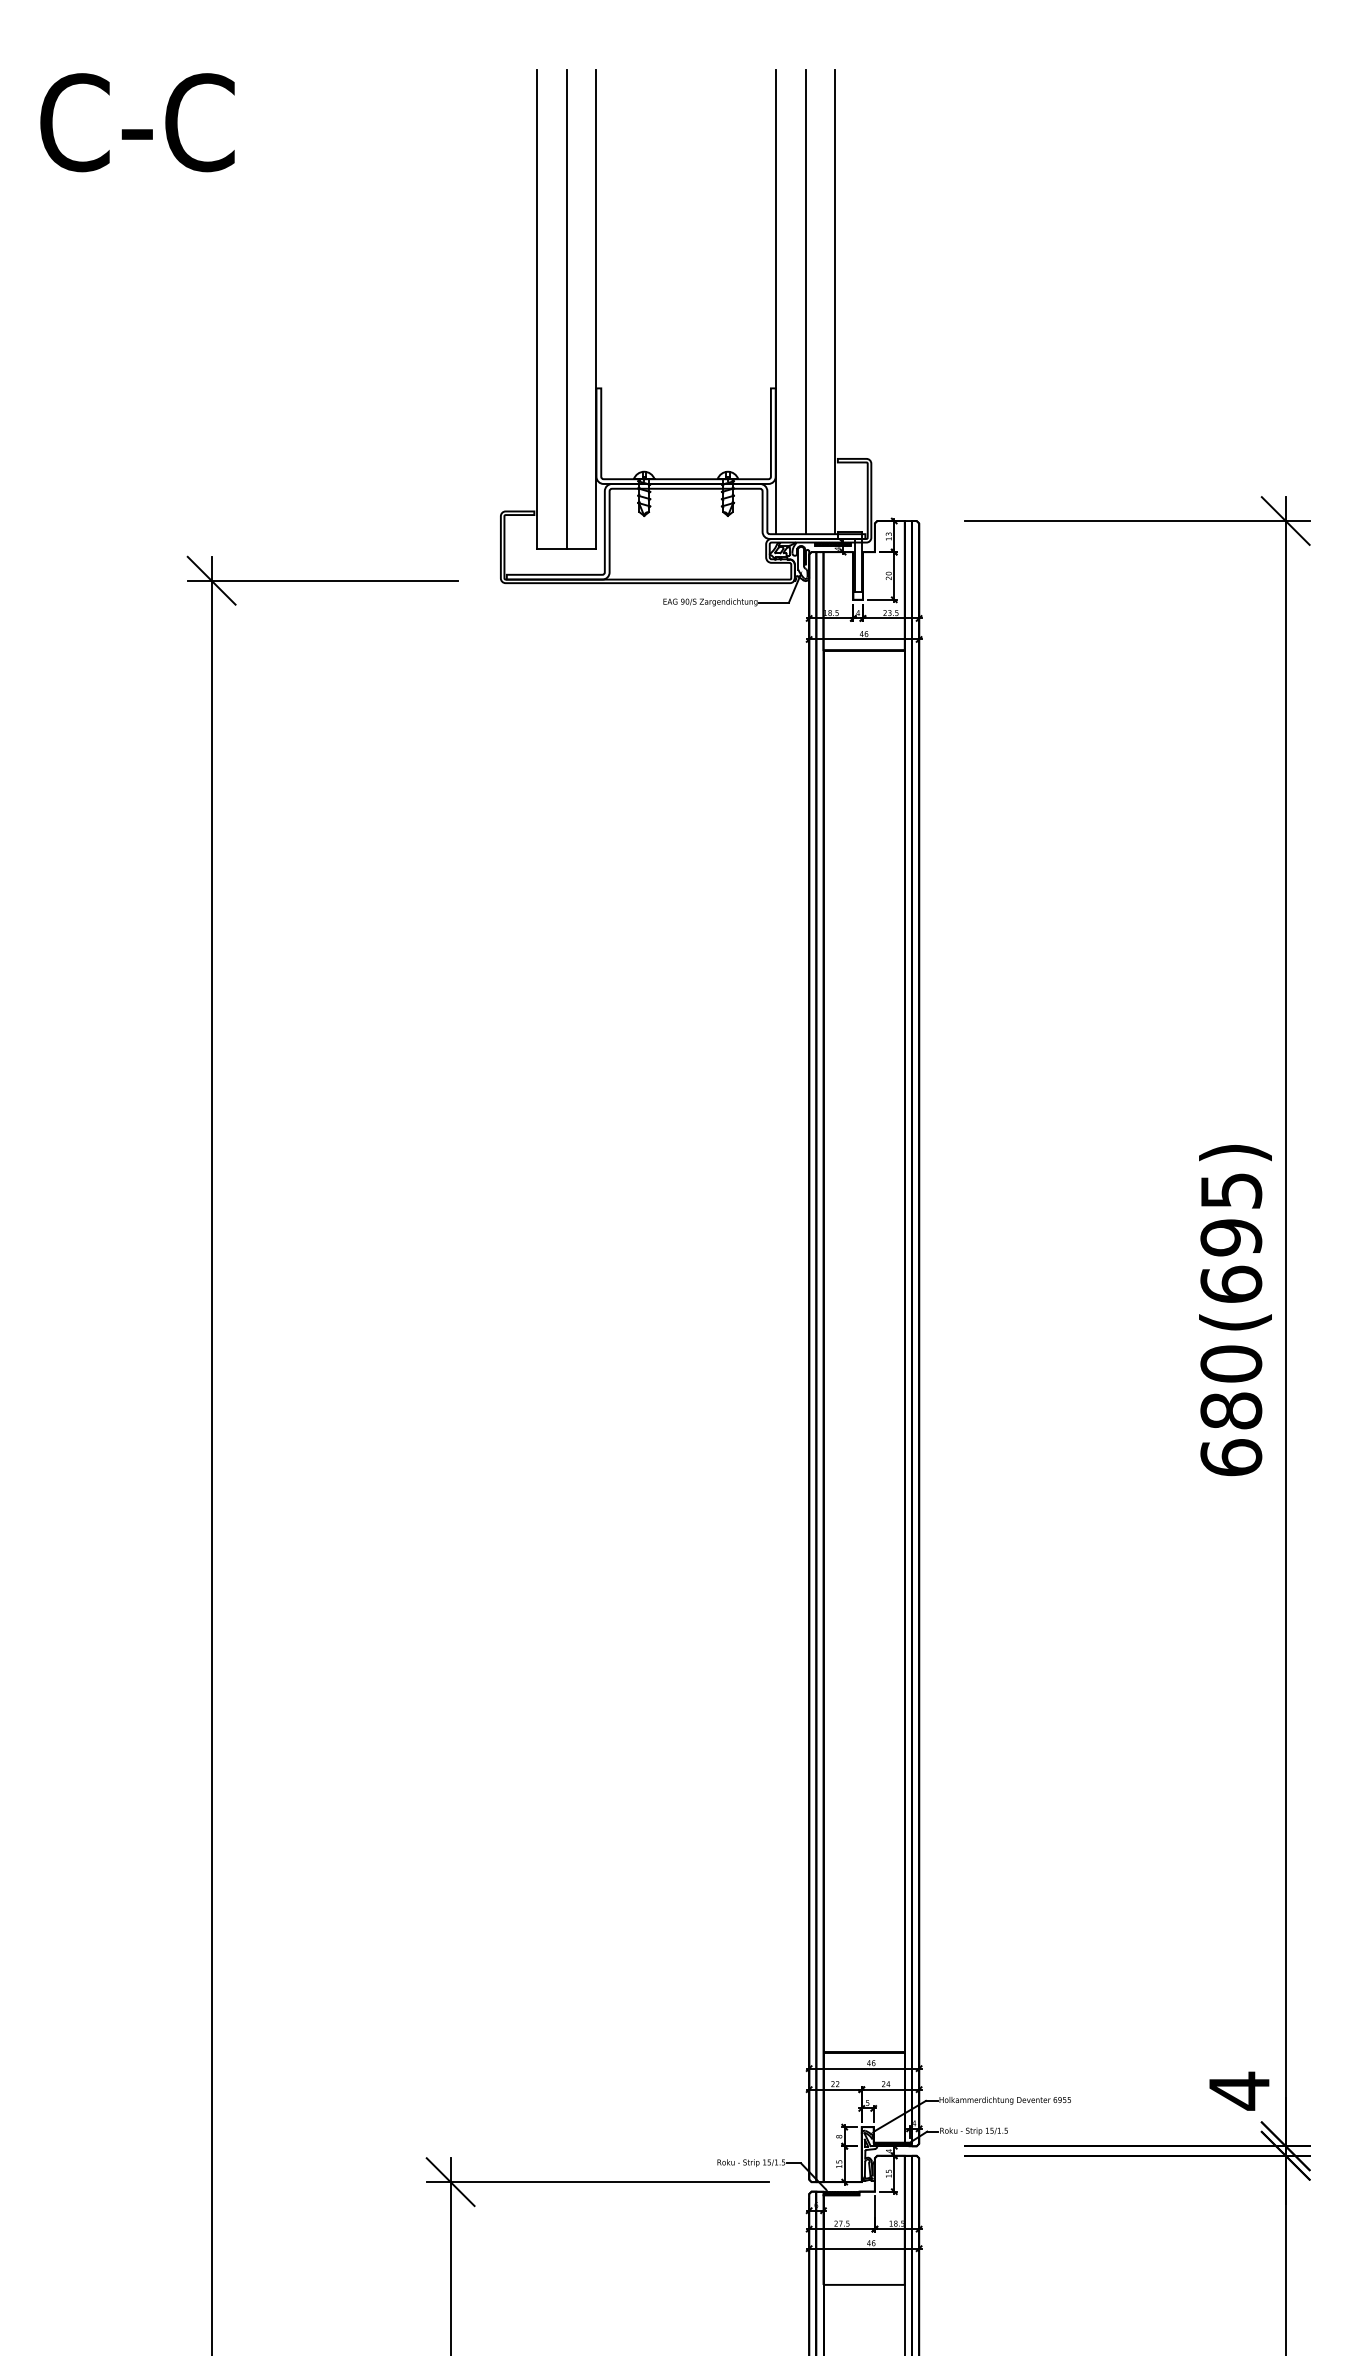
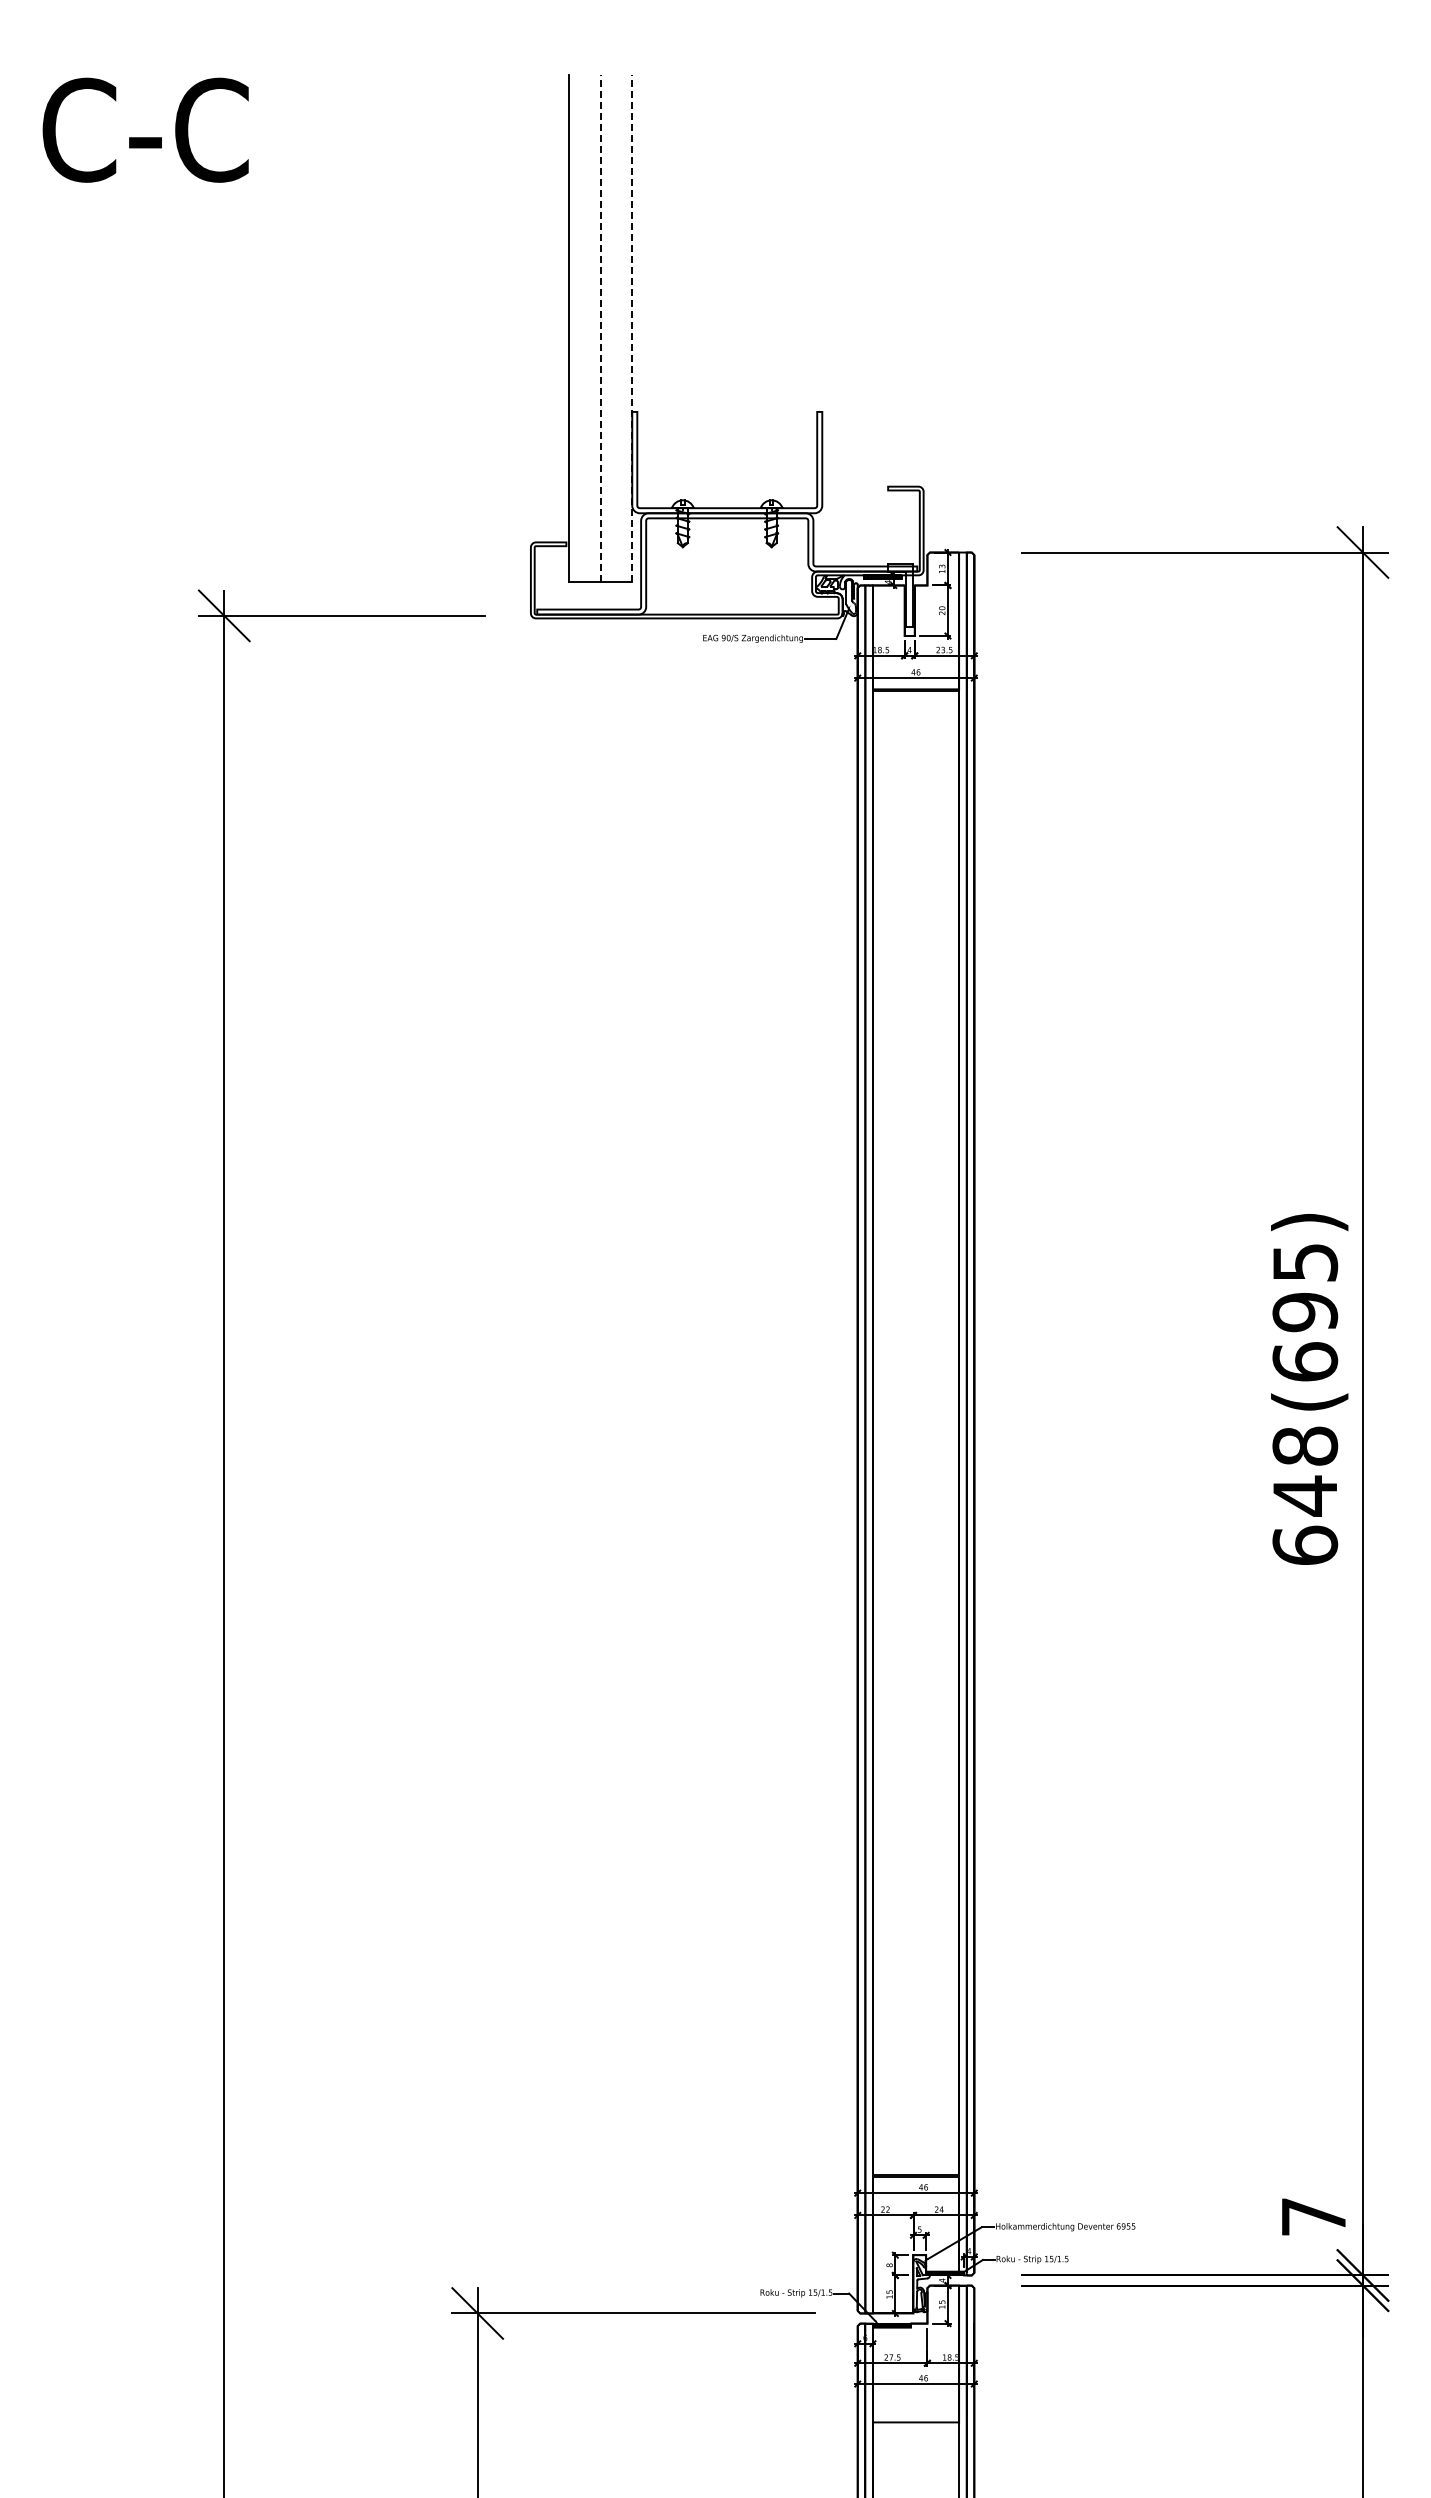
line: (775, 302) -> (822, 320), removed
line: (805, 302) -> (853, 320), removed
line: (835, 302) -> (885, 320), removed
line: (566, 308) -> (600, 327), solid -> dashed
line: (596, 308) -> (632, 327), solid -> dashed
text: (1231, 1387) -> (1305, 1471), 680 -> 648
text: (1239, 2090) -> (1313, 2216), 4 -> 7

